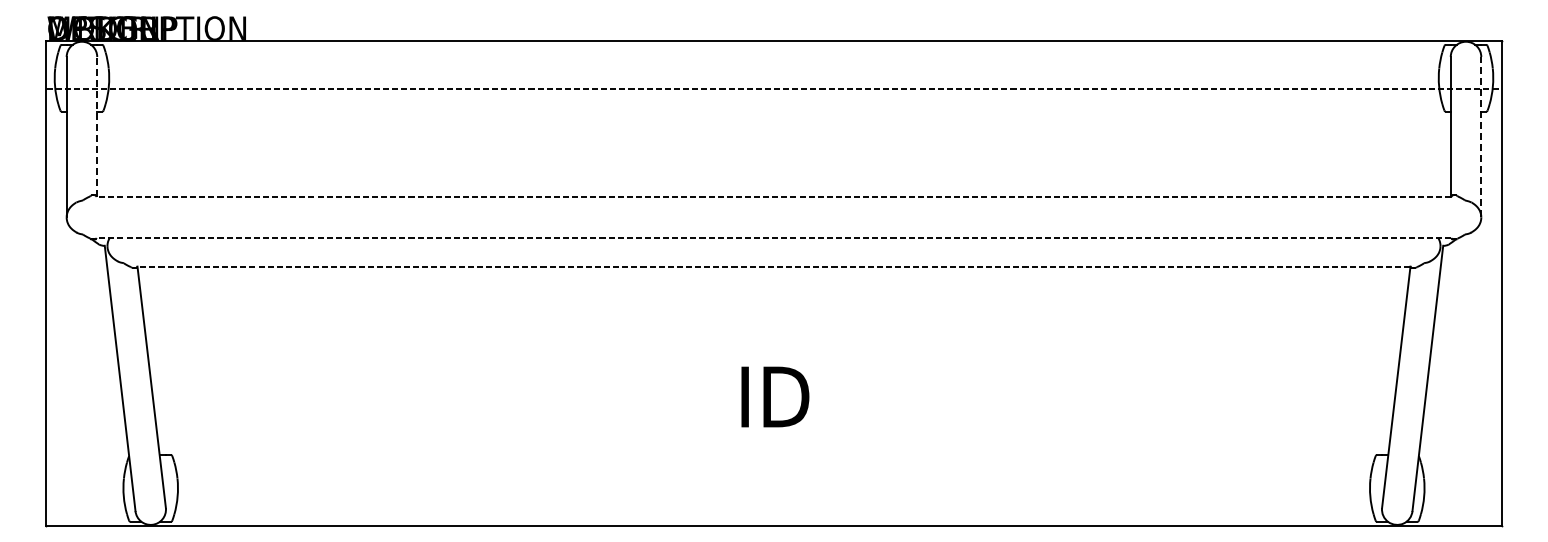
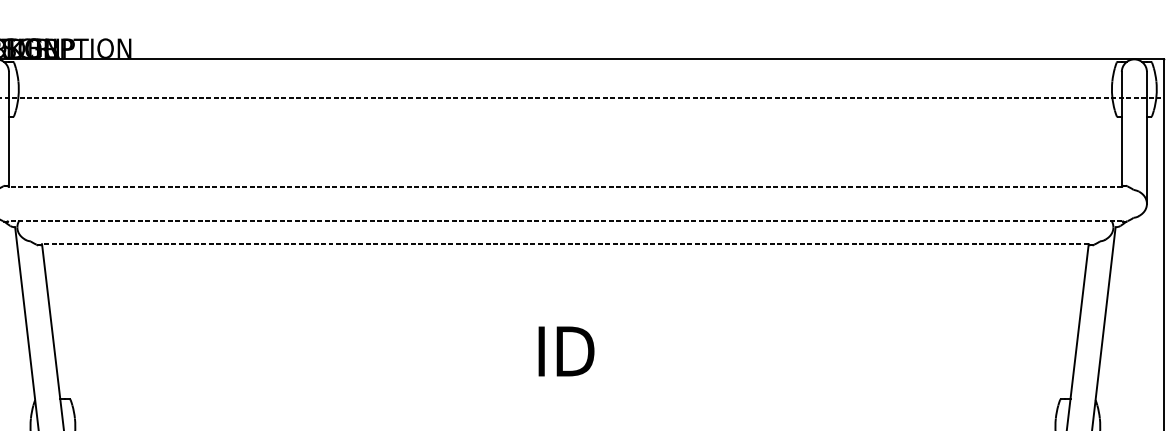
line: (97, 126) -> (9, 129), dashed -> solid
line: (1481, 136) -> (1147, 137), dashed -> solid

